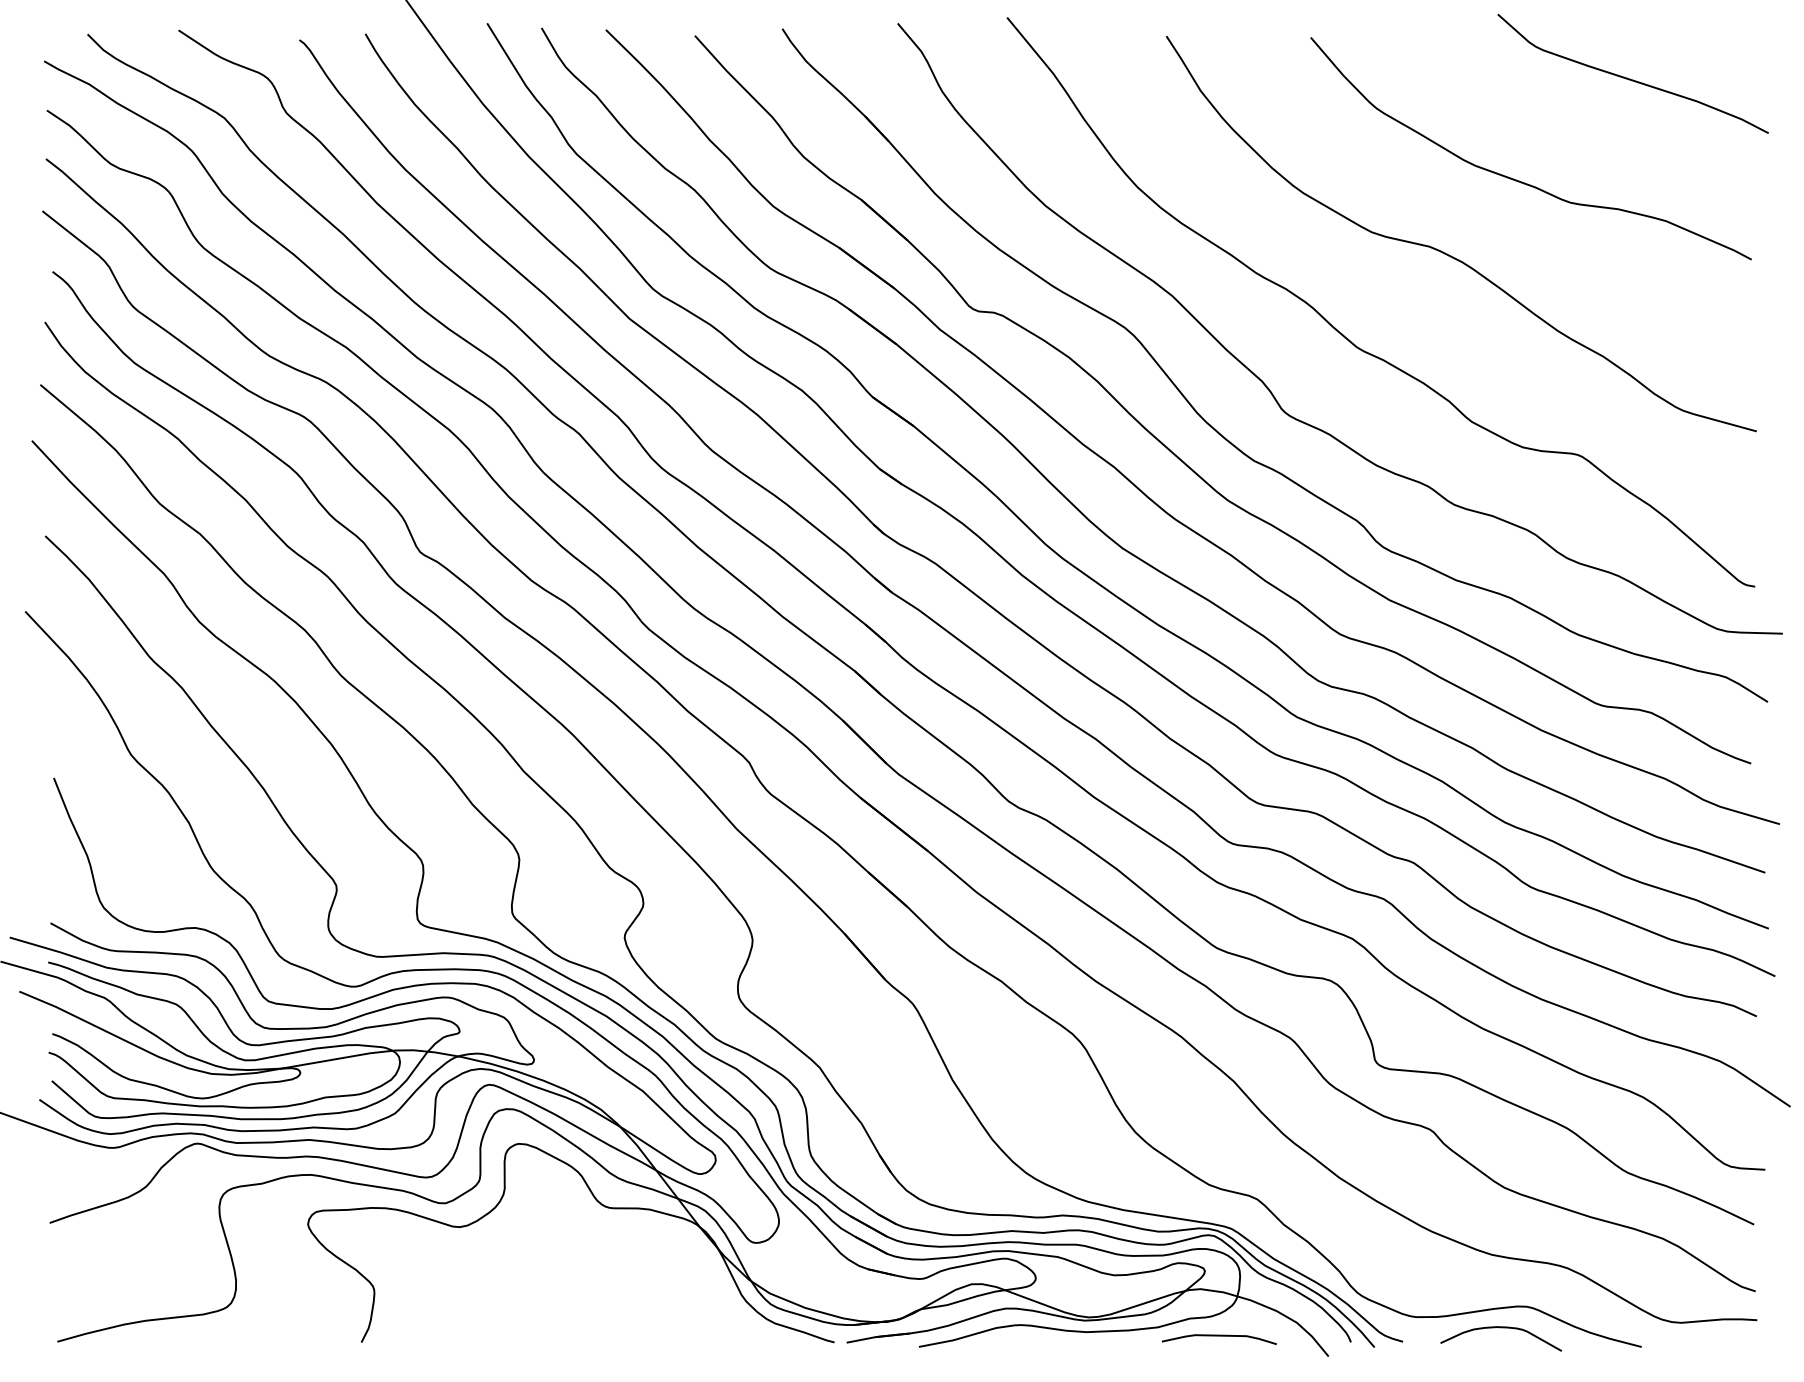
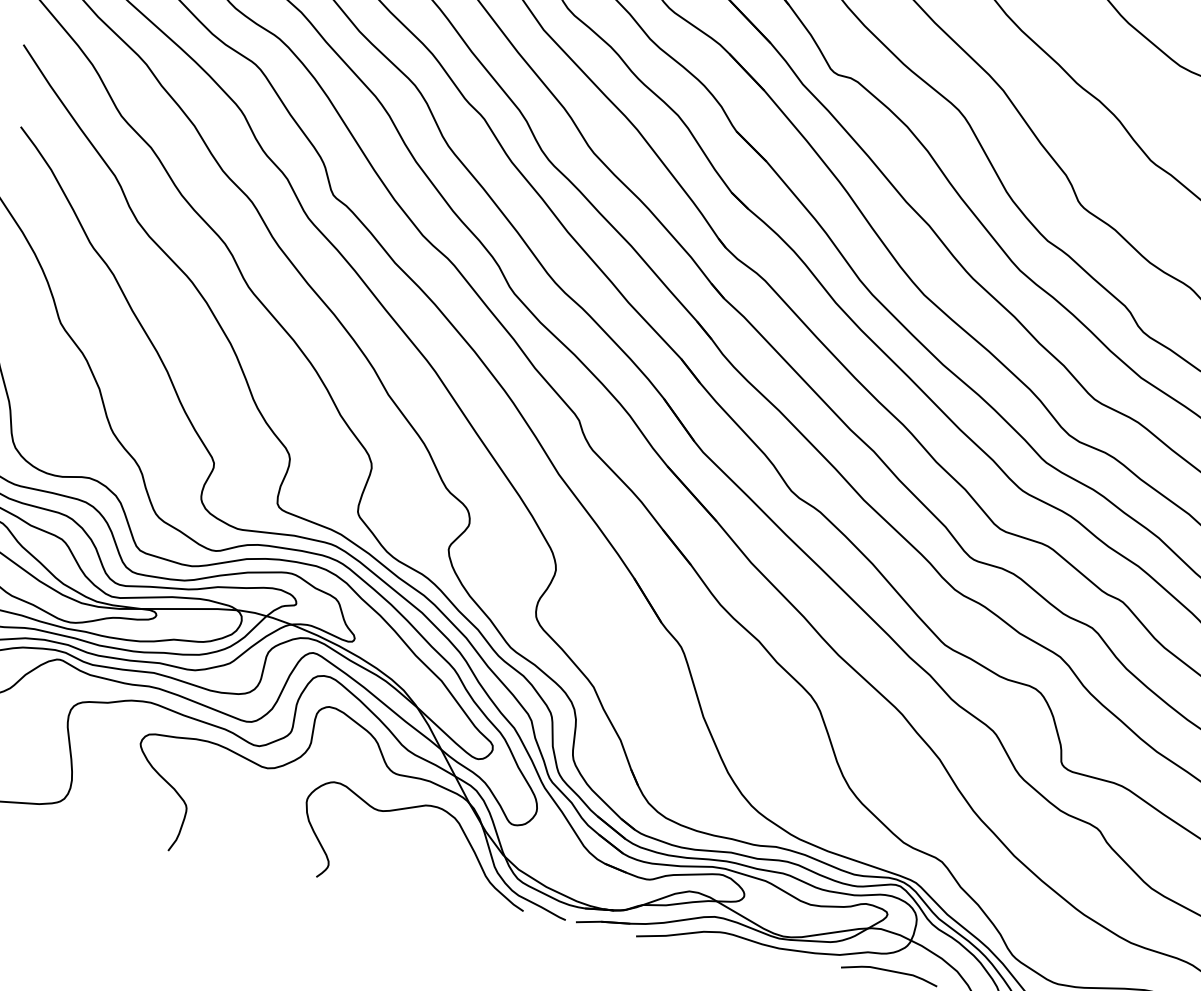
curve: (634, 1244) -> (412, 808), added

